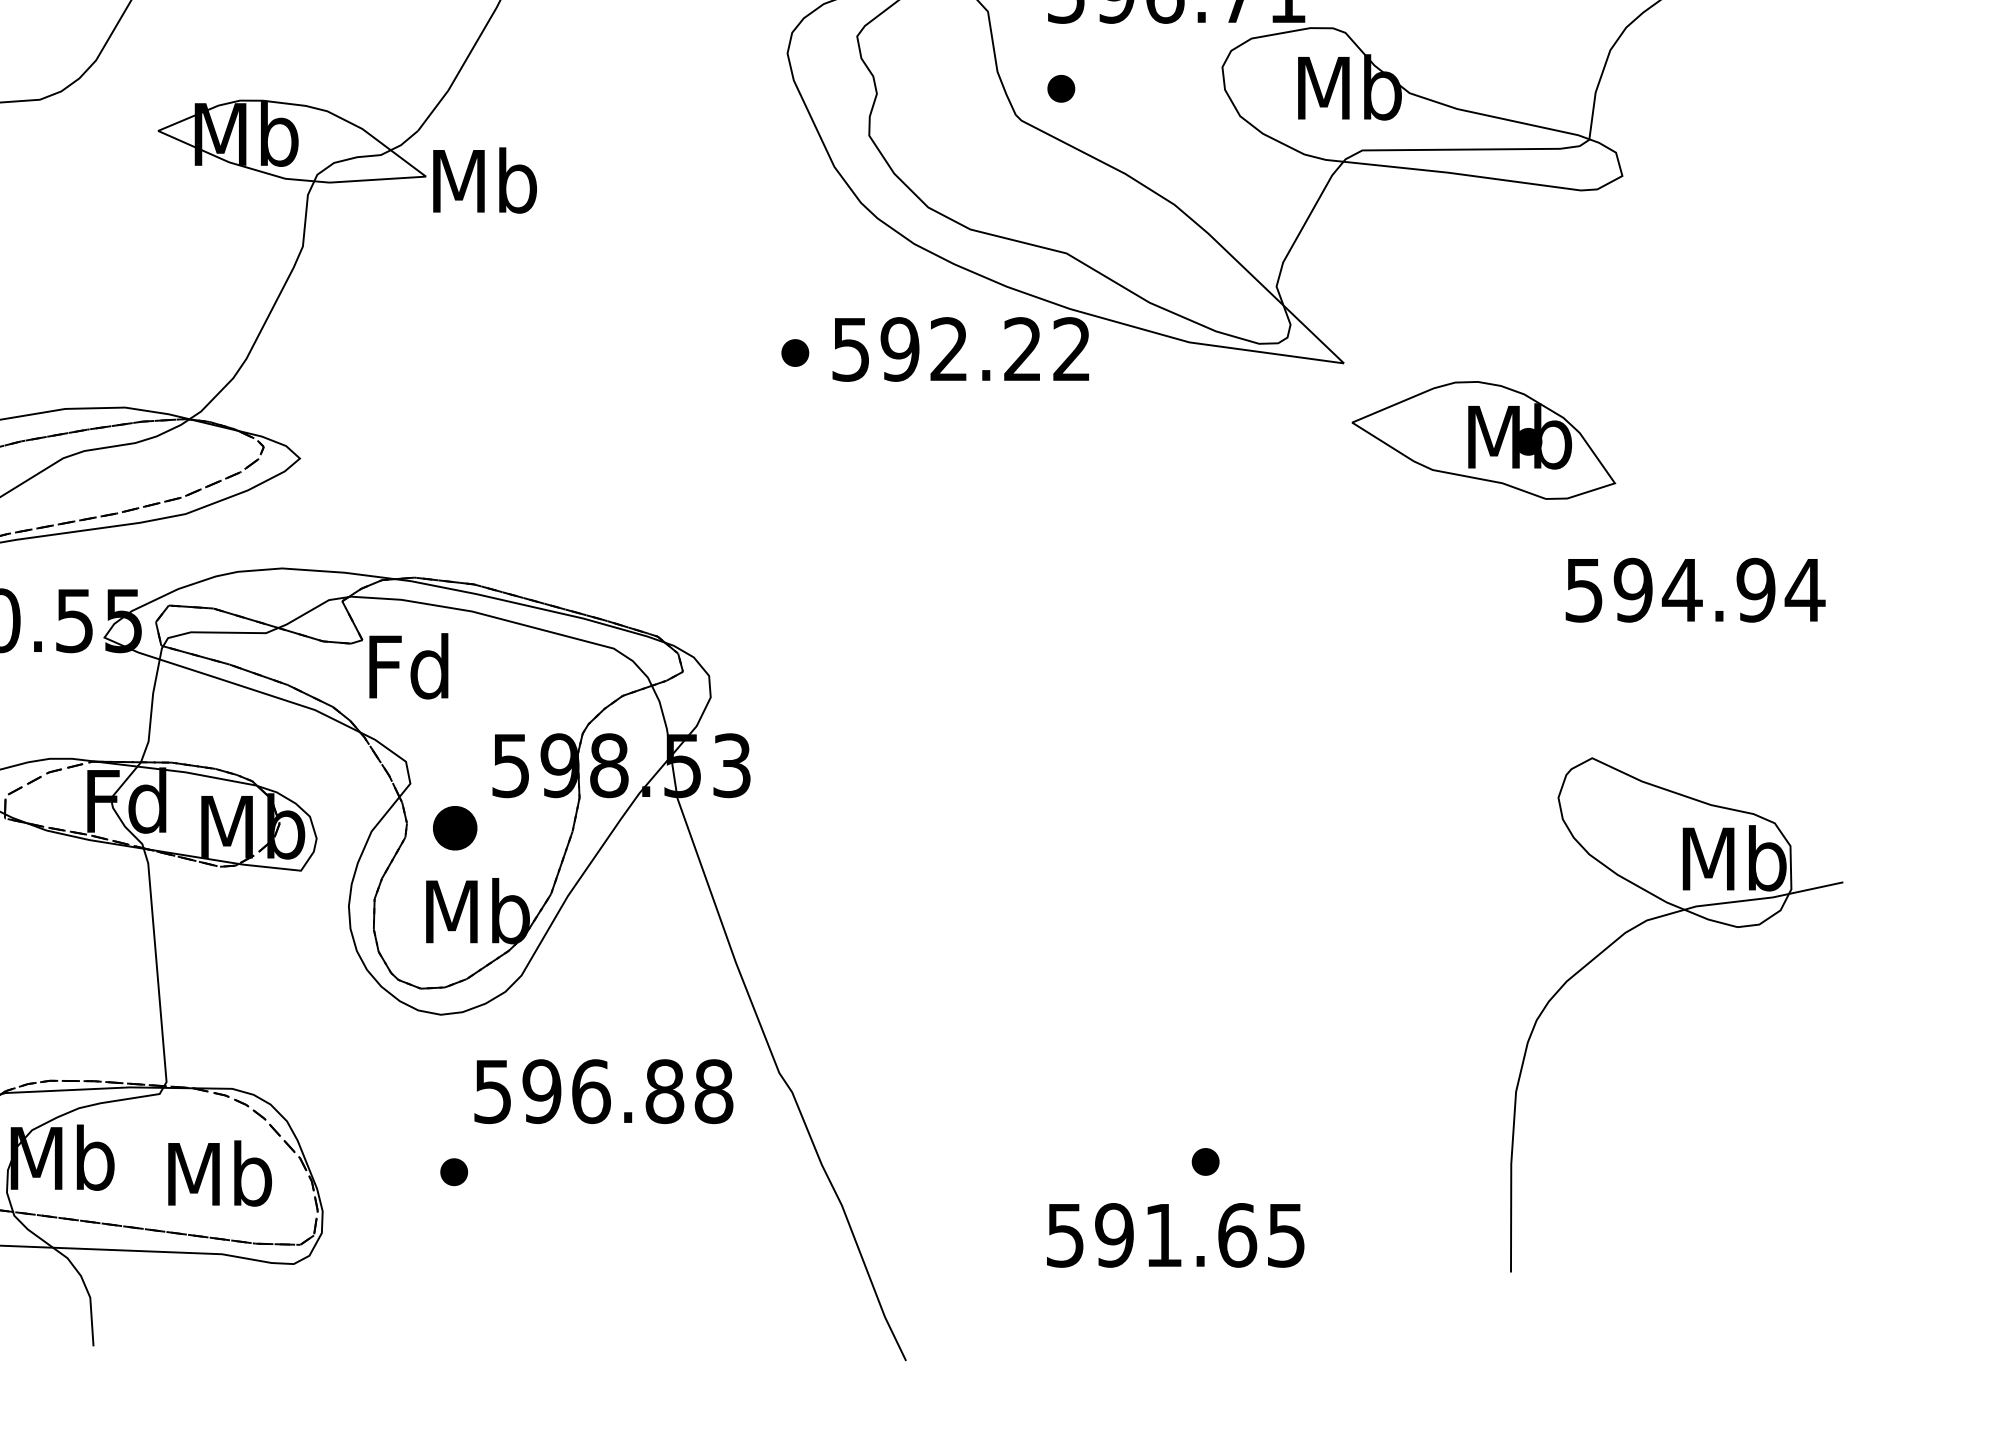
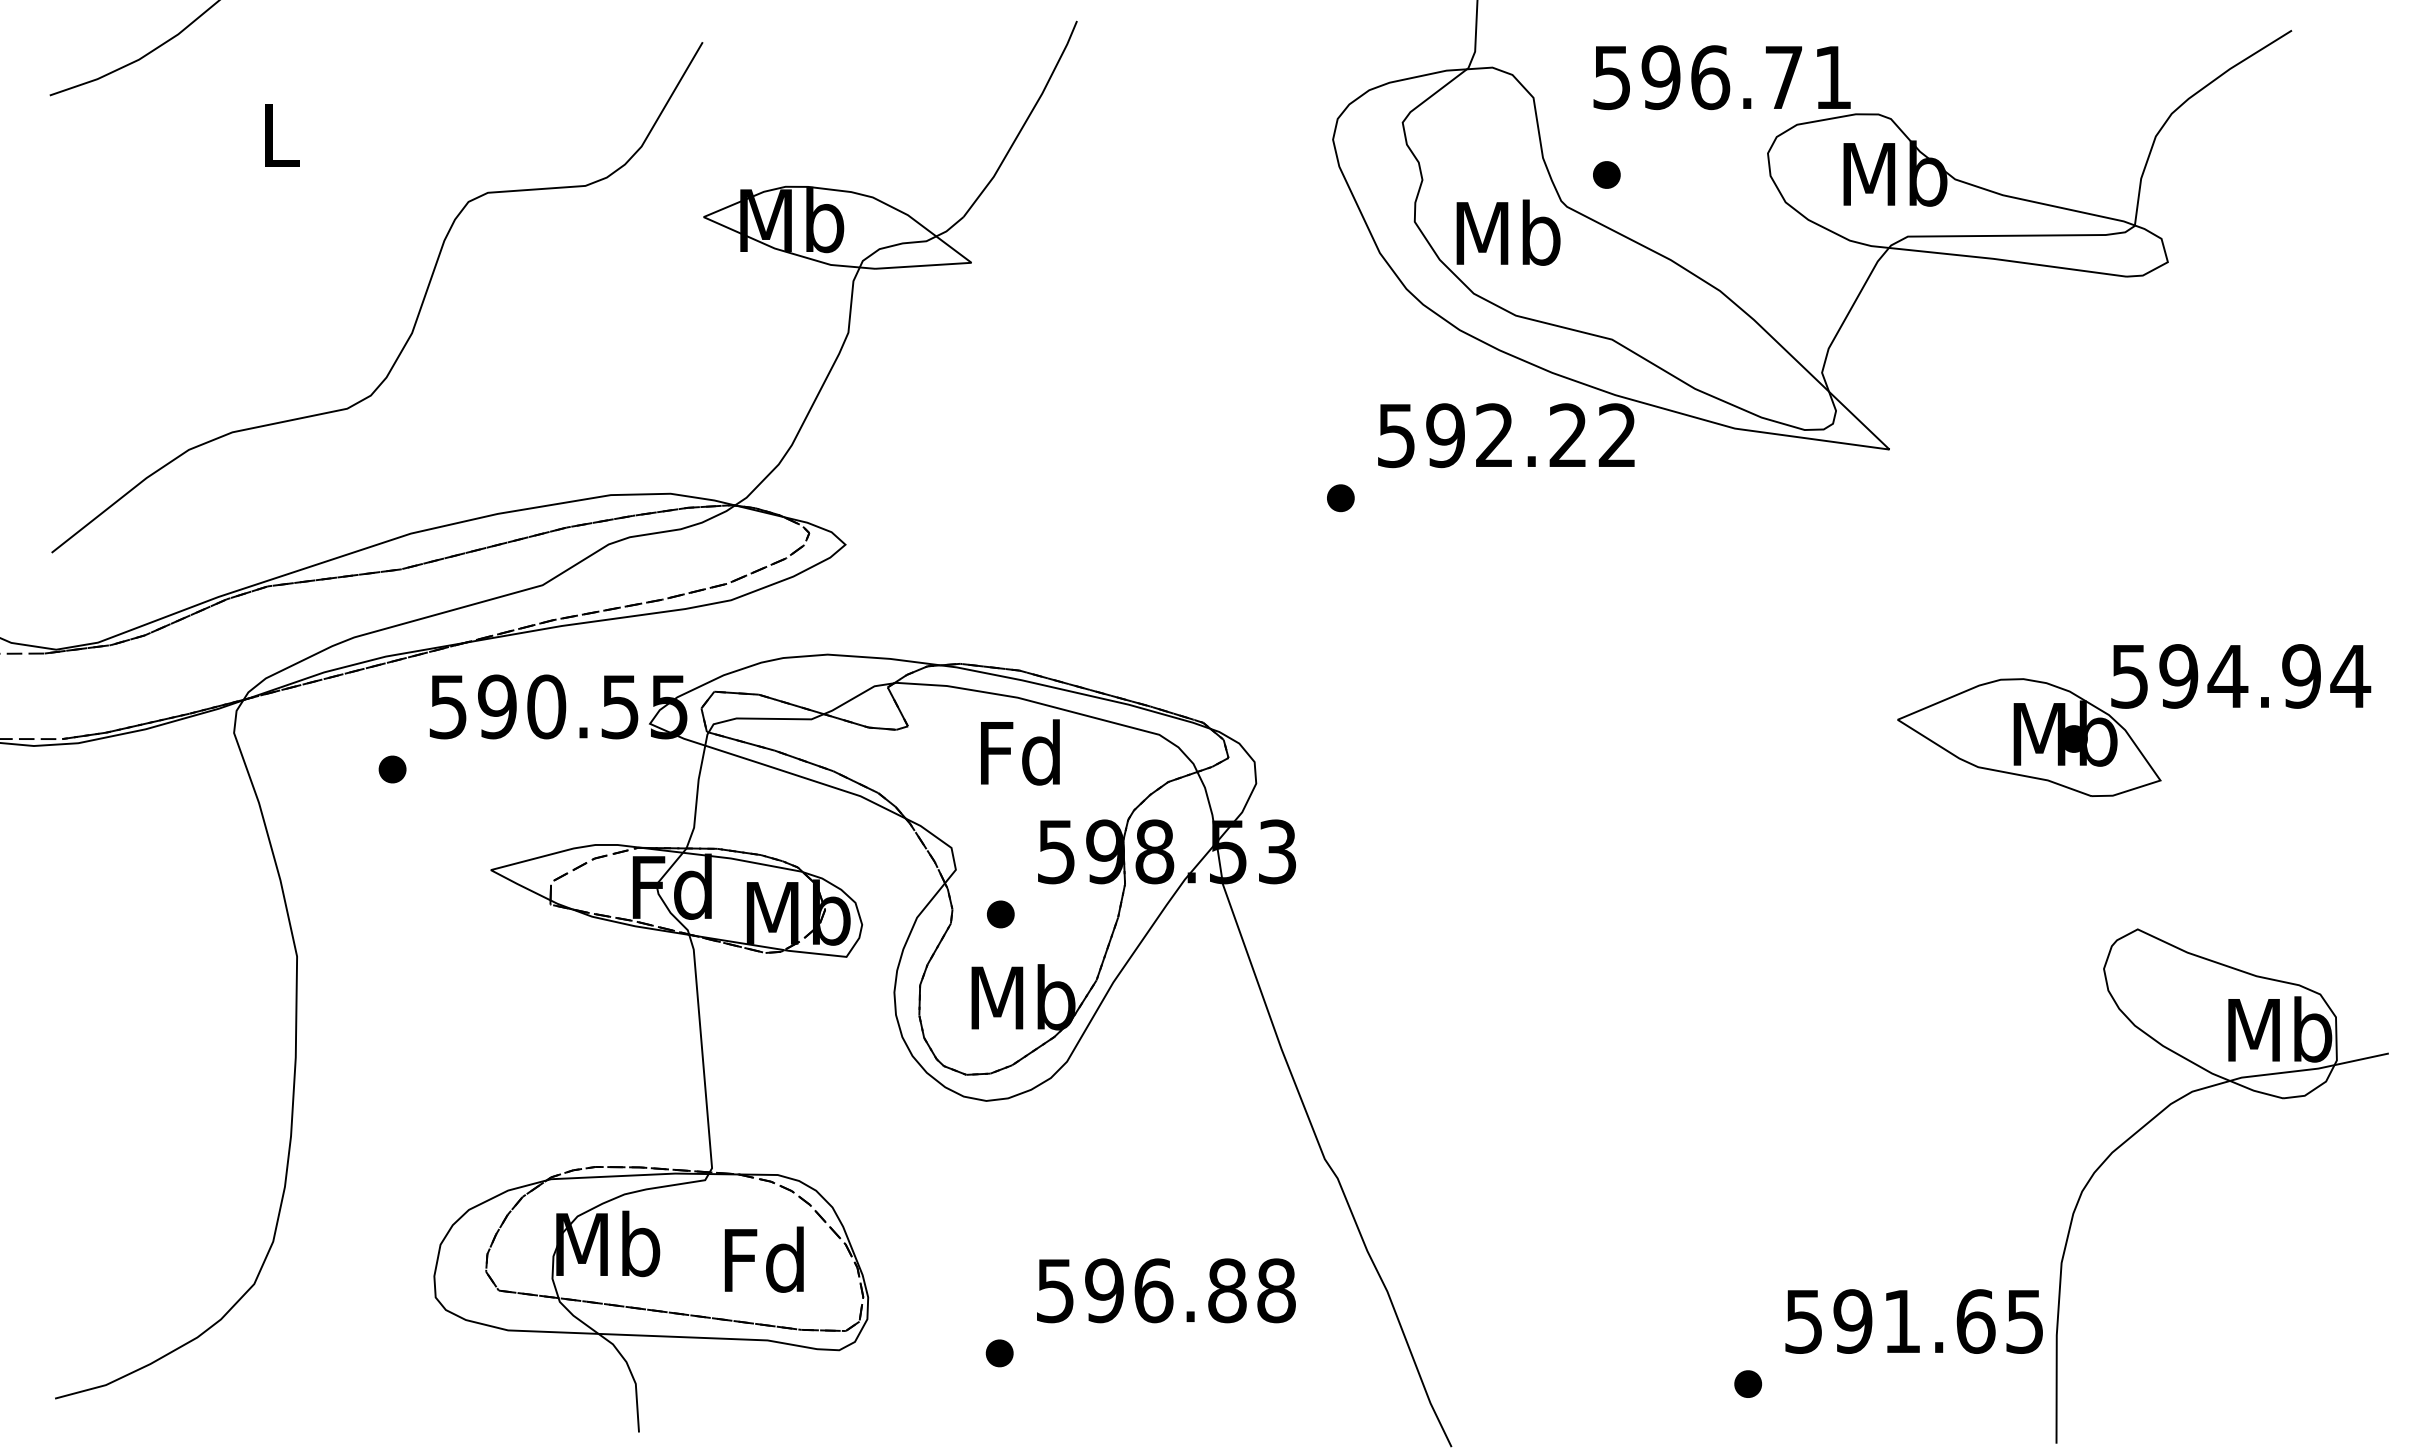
text: (484, 180) -> (1508, 232), moved
part: (794, 353) -> (1340, 498), moved
part: (1483, 440) -> (2029, 737), moved
text: (408, 666) -> (1020, 752), moved
part: (454, 828) -> (1000, 914), size x0.62
part: (1615, 942) -> (2161, 1113), moved
text: (603, 1091) -> (1166, 1290), moved
part: (1205, 1161) -> (1748, 1383), moved
part: (453, 1172) -> (999, 1353), moved
text: (219, 1173) -> (765, 1259), Mb -> Fd
text: (1174, 1235) -> (1913, 1321), moved

